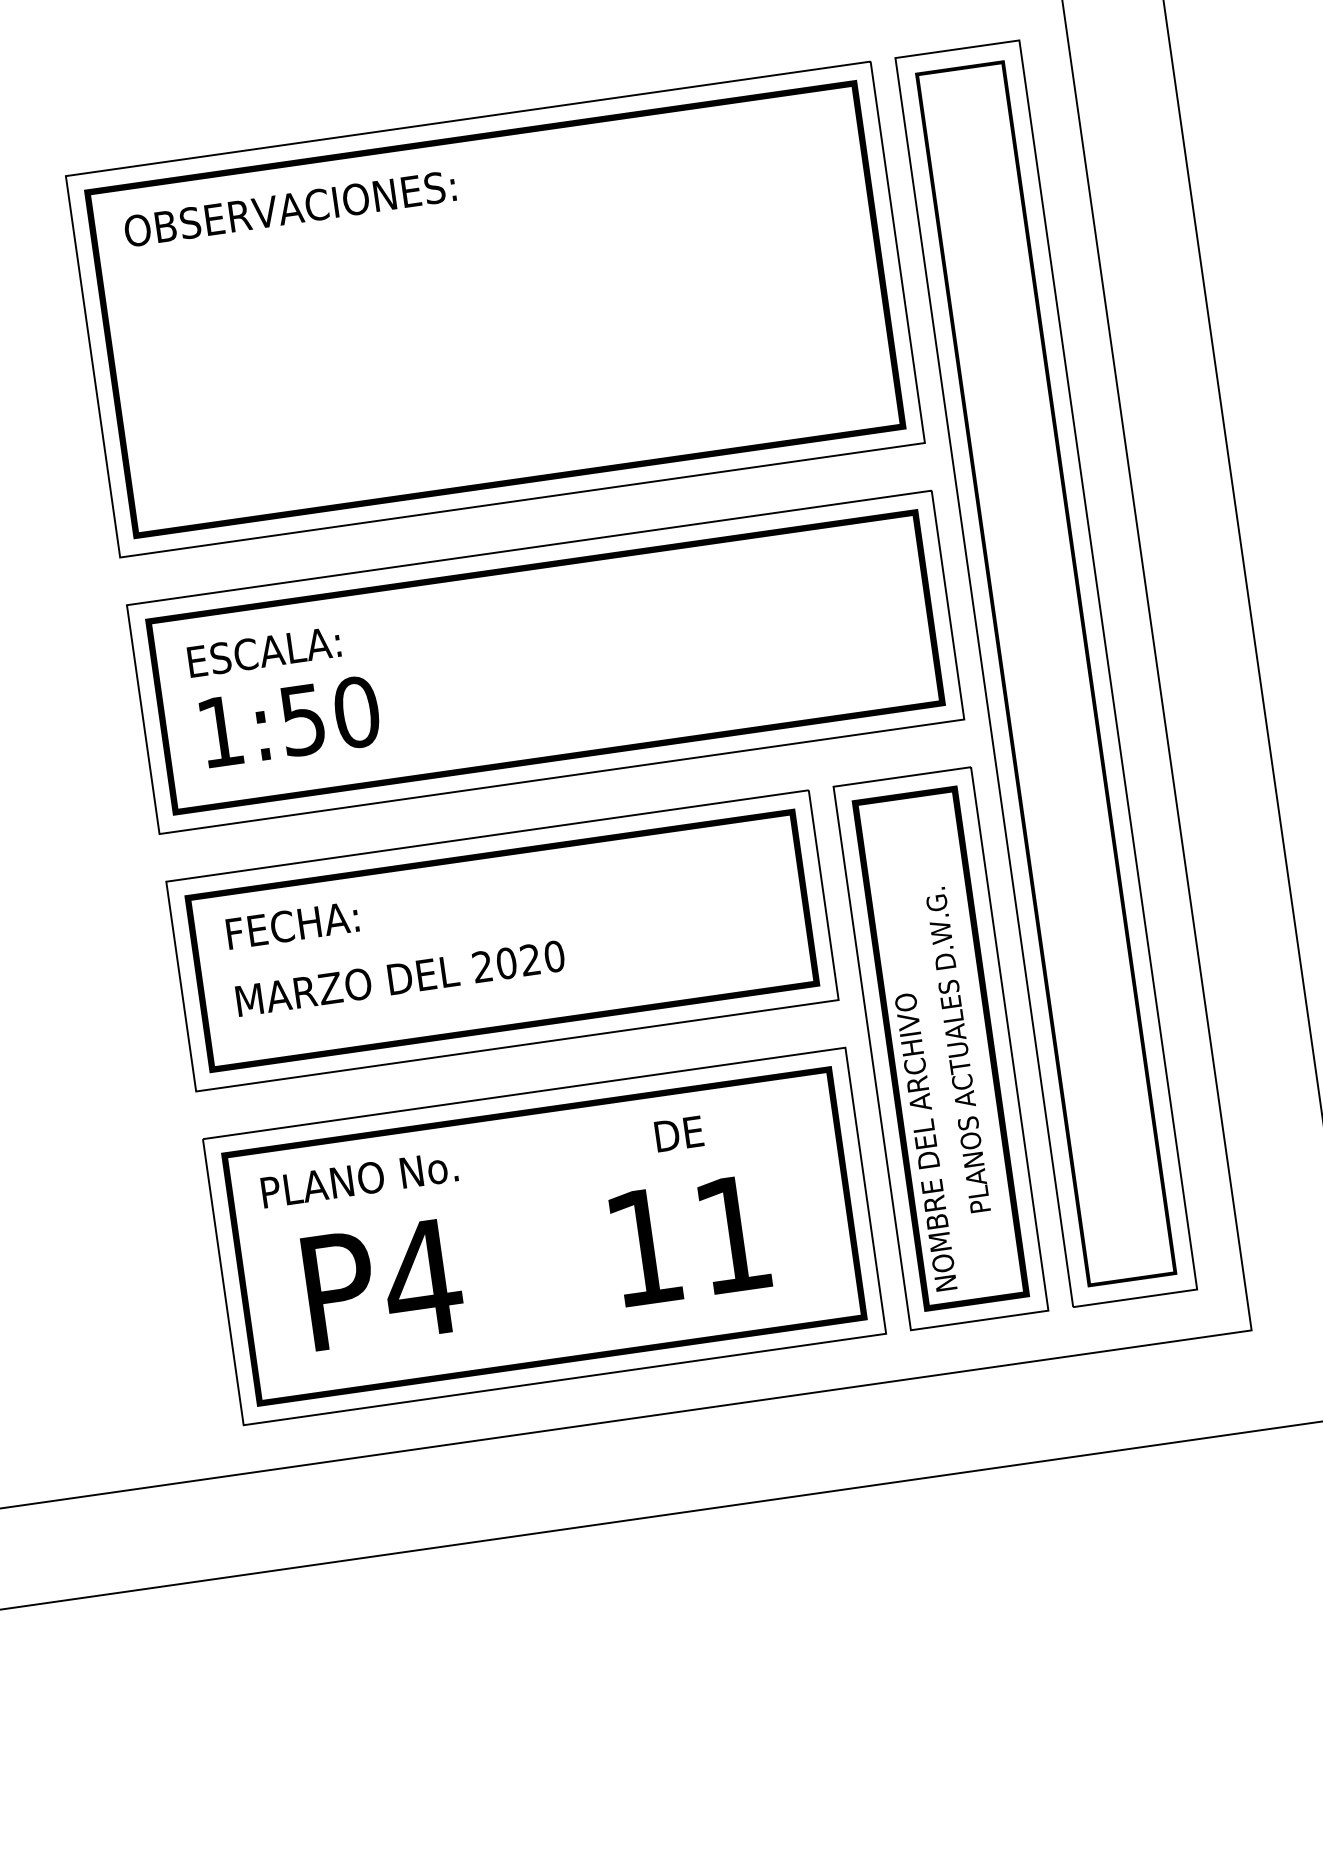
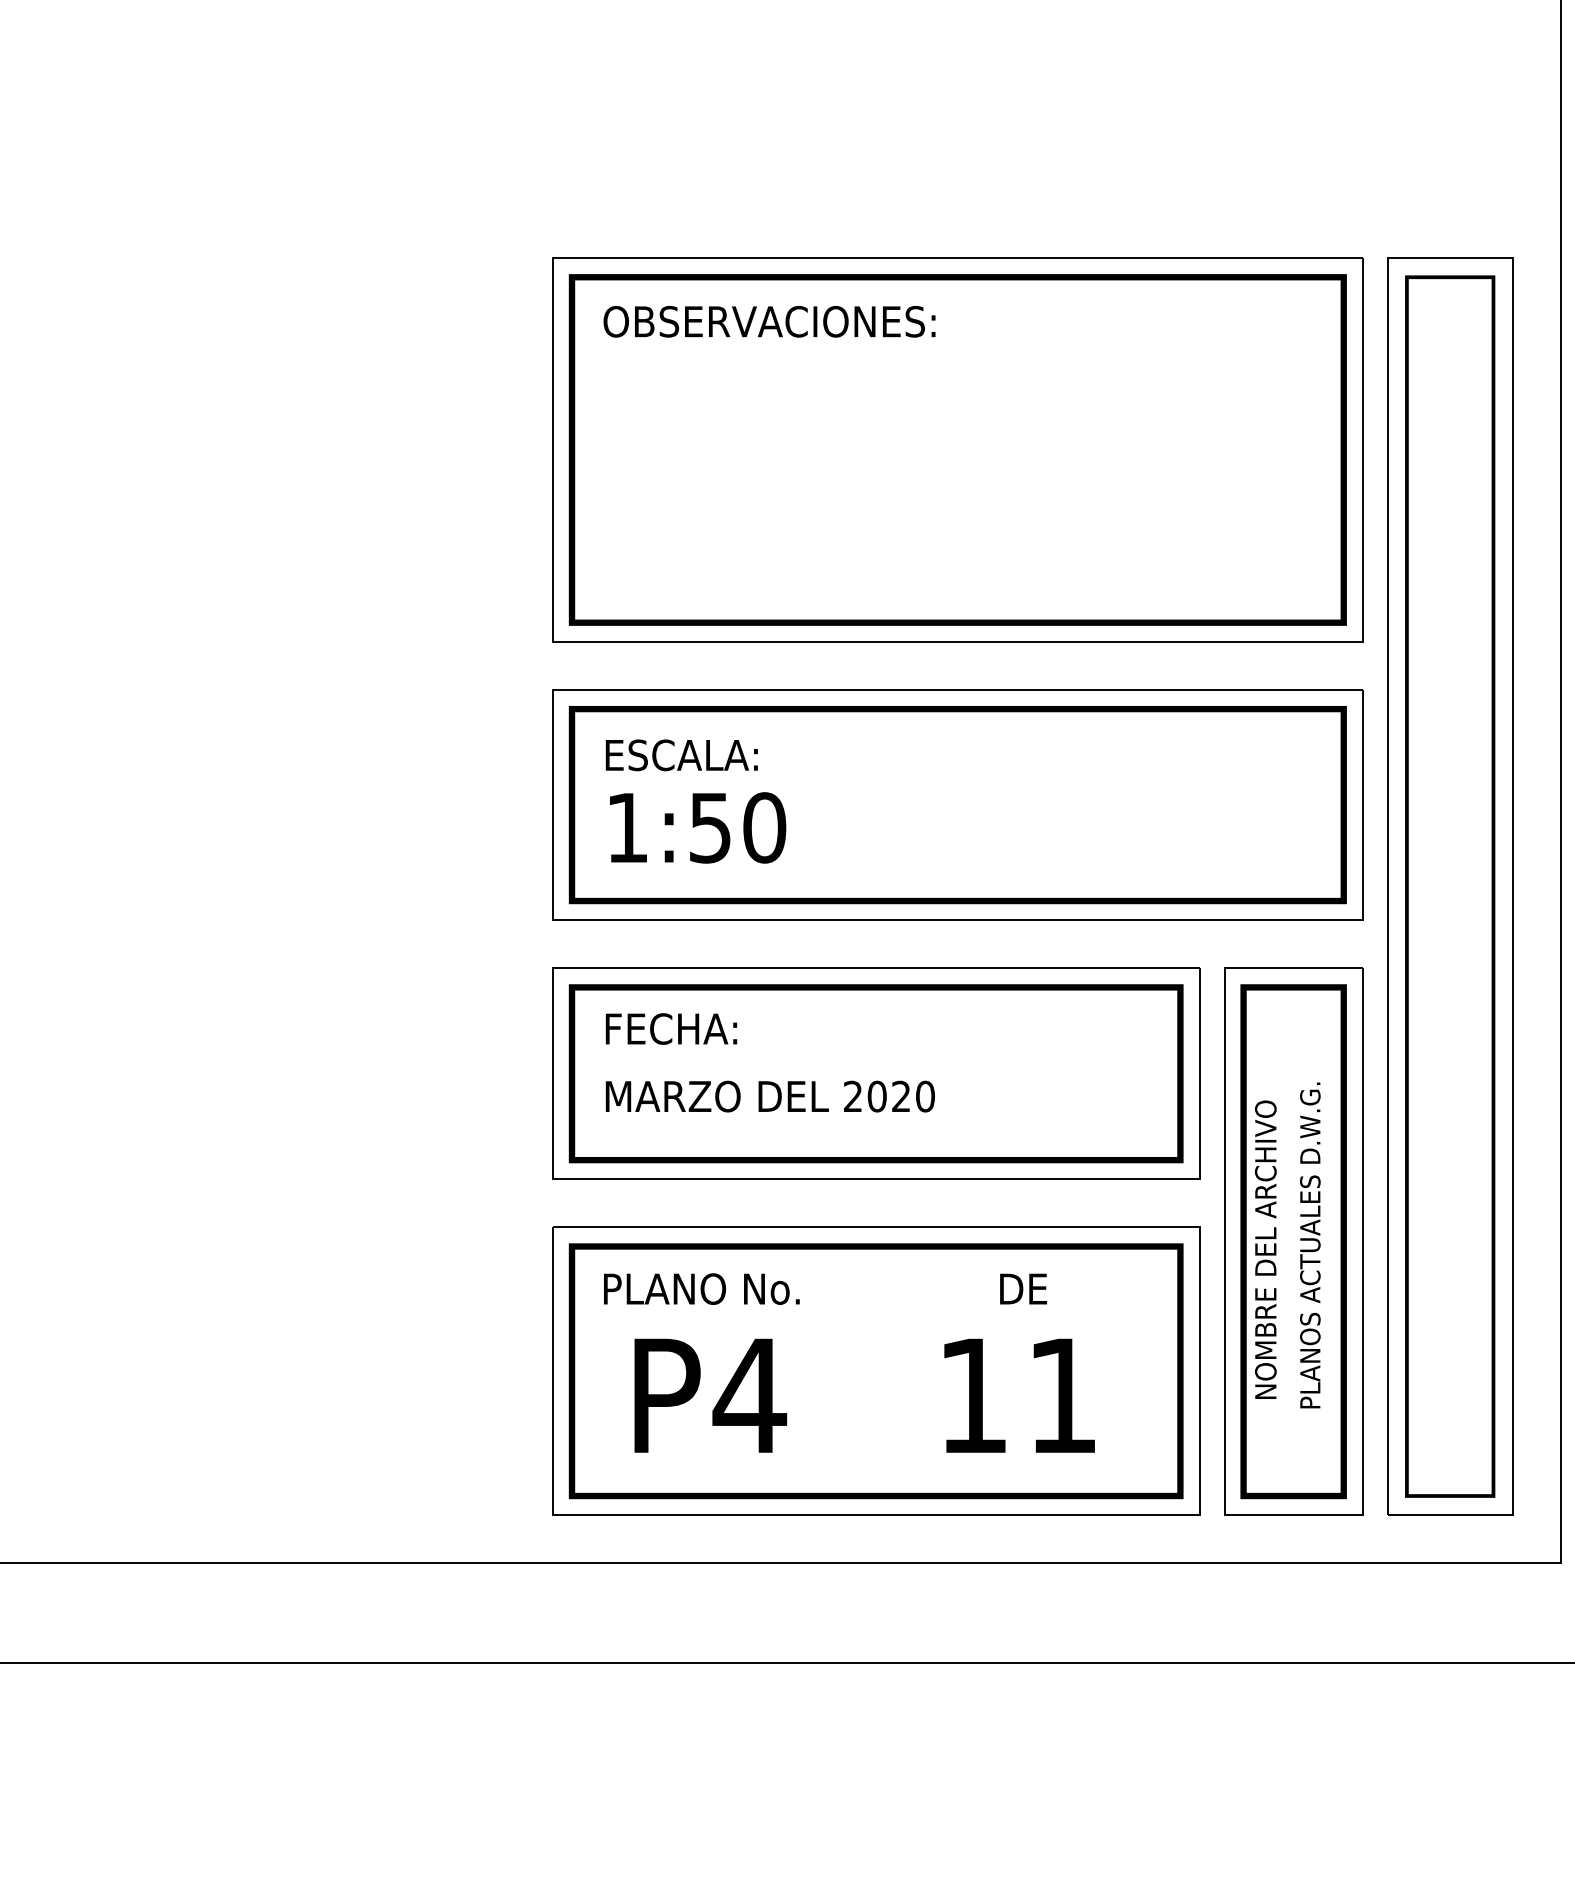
text: (925, 1141) -> (1265, 1249), moved

